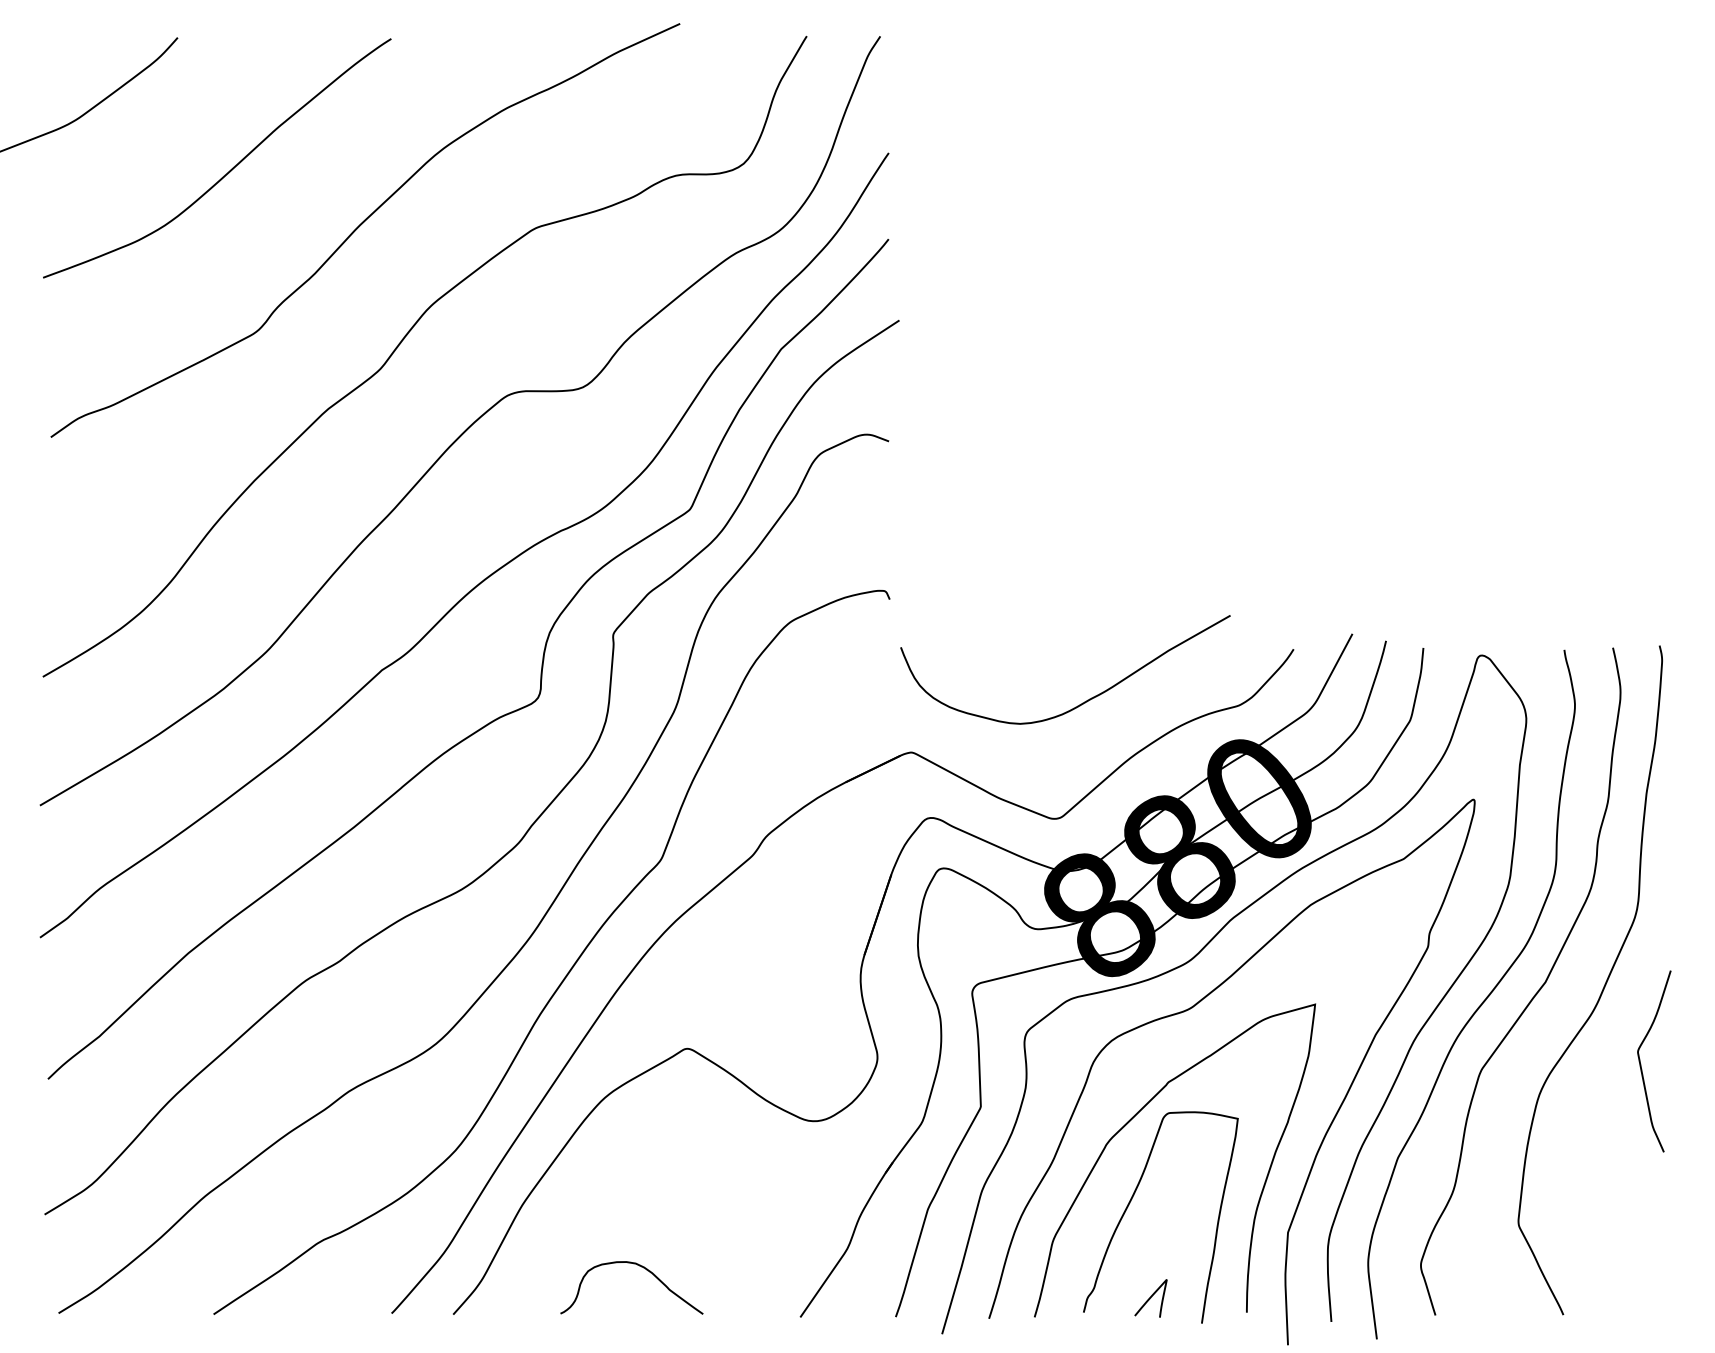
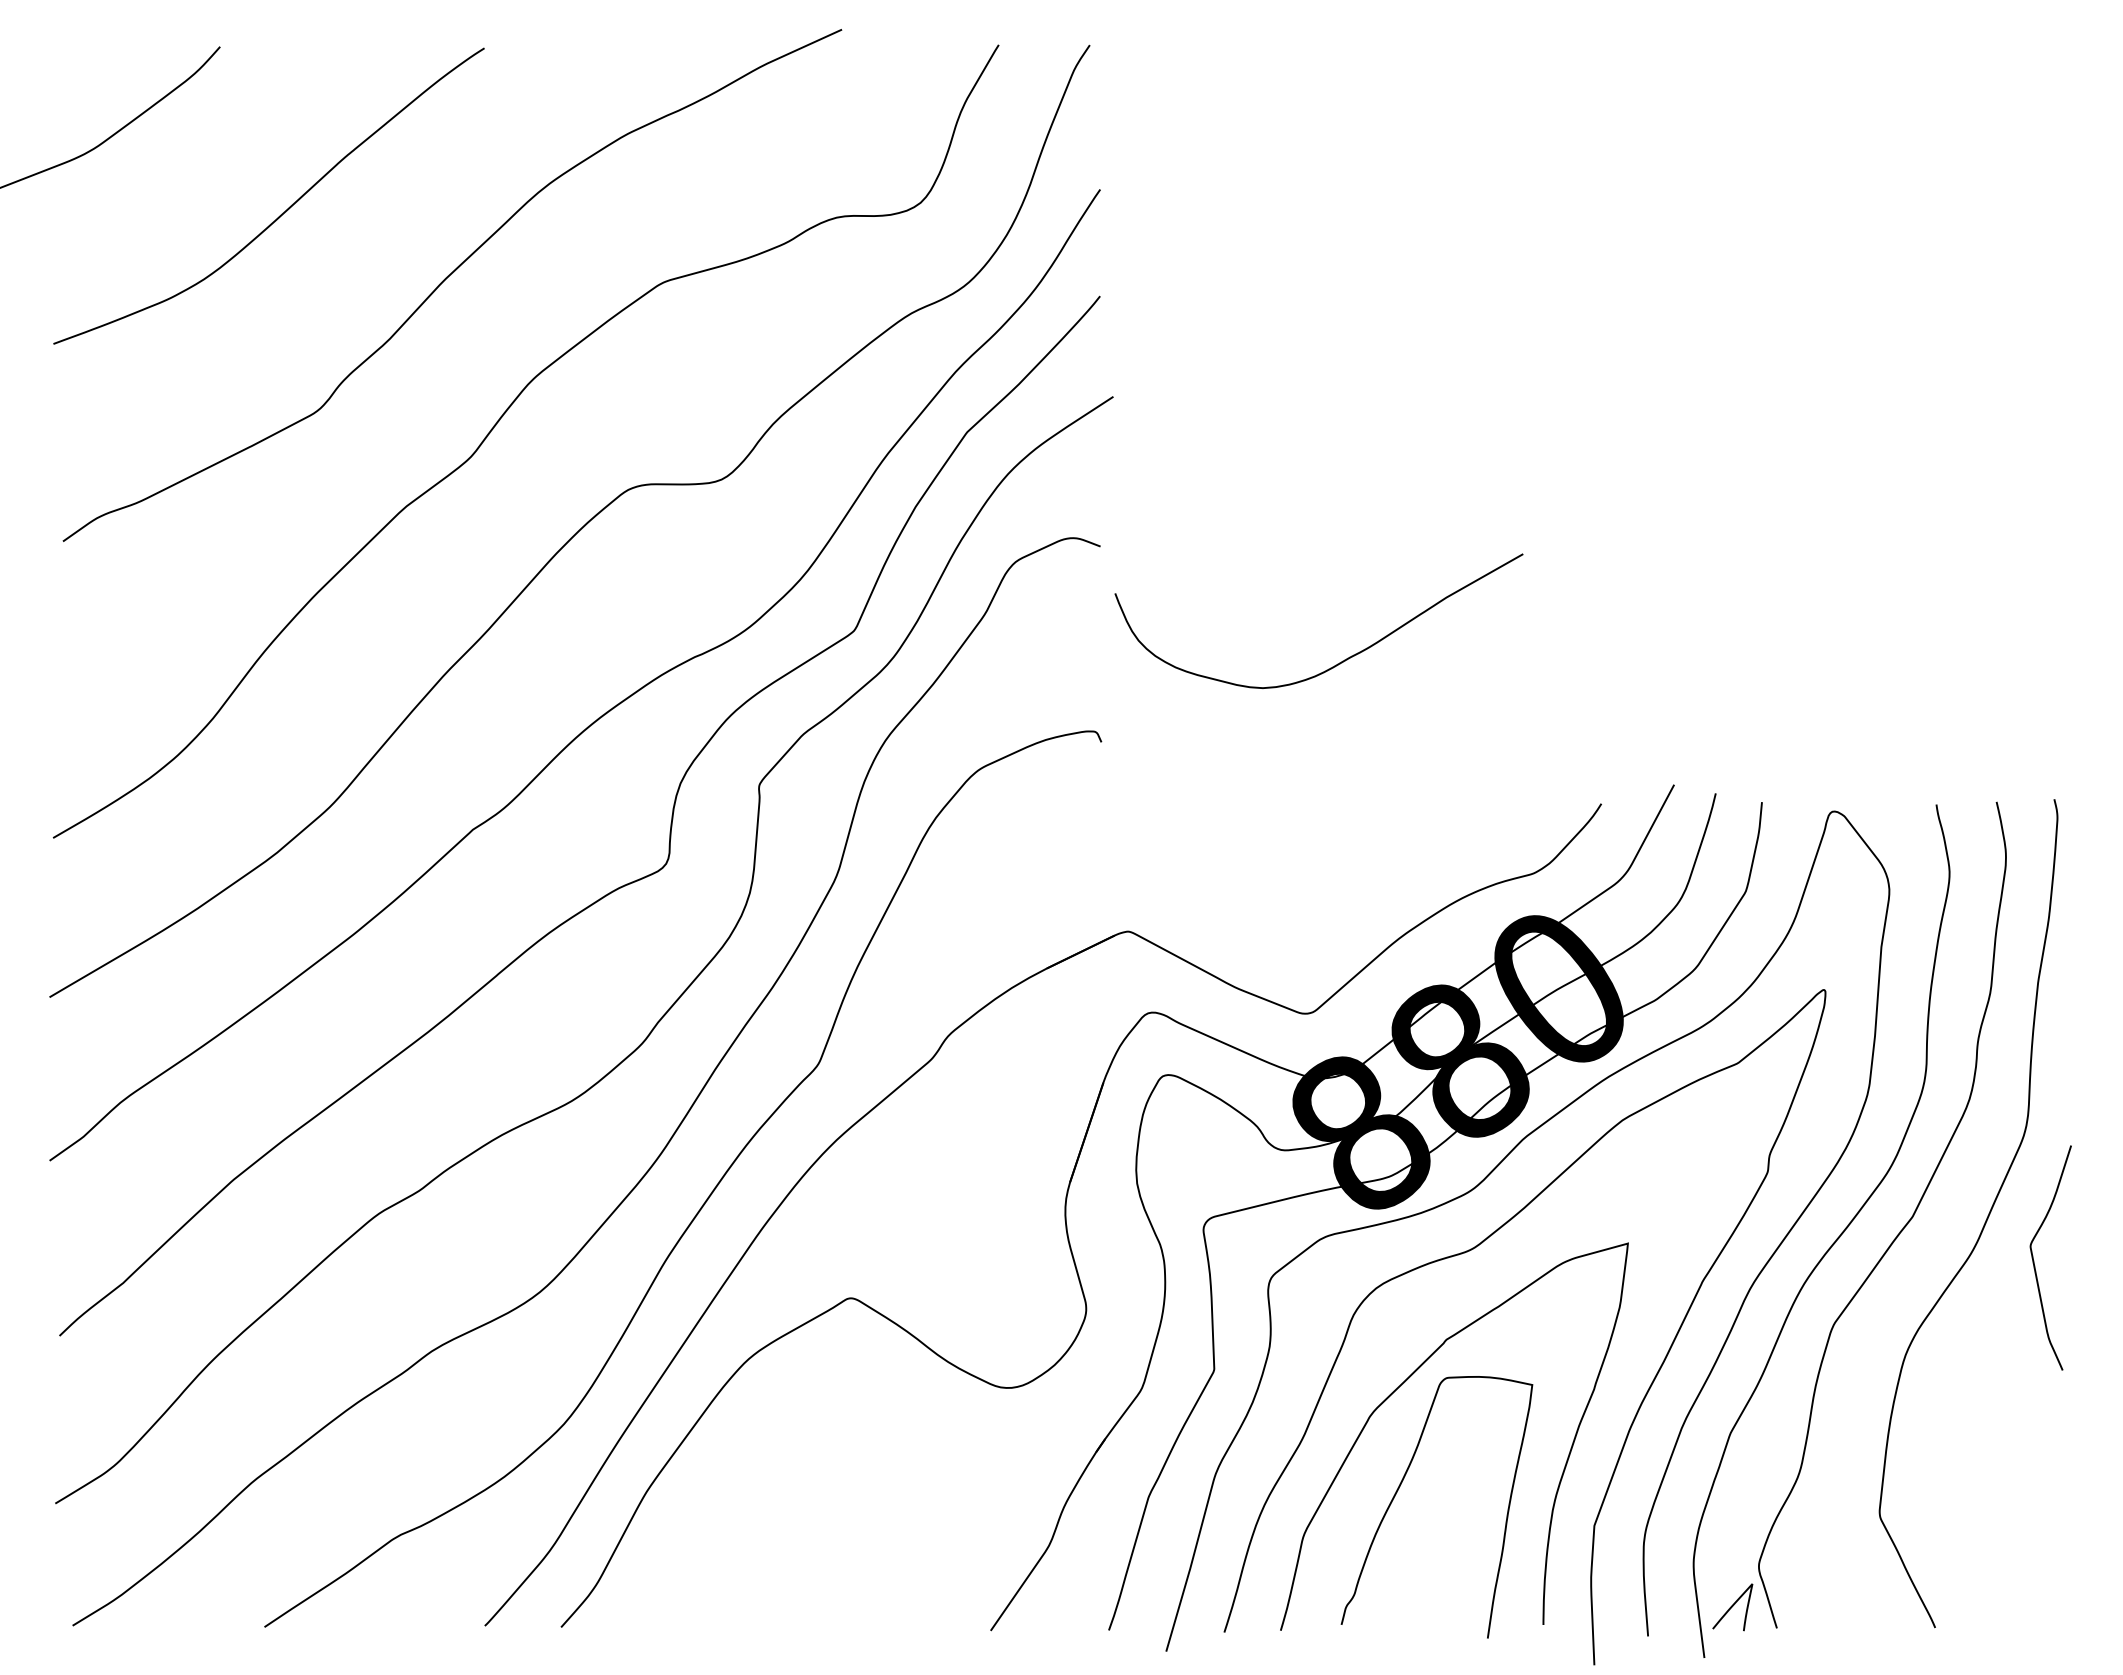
curve: (1084, 701) -> (1342, 660), moved
curve: (1641, 1063) -> (2034, 1260), moved
curve: (640, 1267) -> (793, 1568), removed
curve: (1150, 1298) -> (1732, 1607), moved

